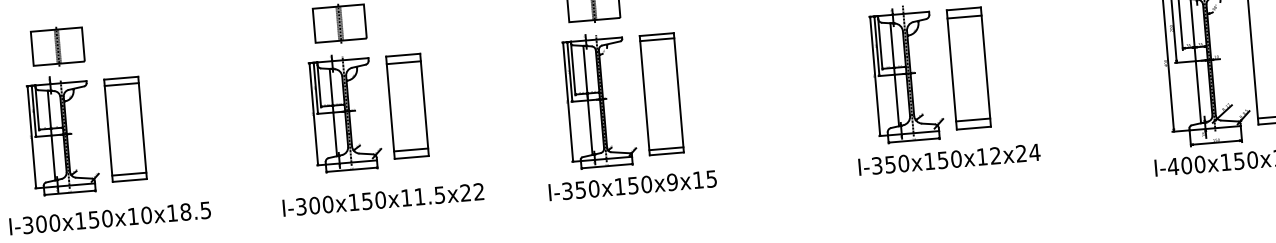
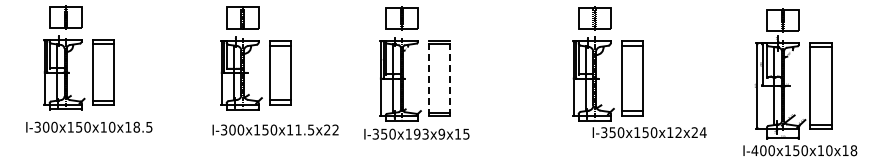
line: (678, 92) -> (450, 78), solid -> dashed
line: (645, 95) -> (429, 78), solid -> dashed
text: (949, 159) -> (649, 132), moved
text: (640, 183) -> (421, 133), I-350x150x9x15 -> I-350x193x9x15
text: (383, 199) -> (275, 129), moved

